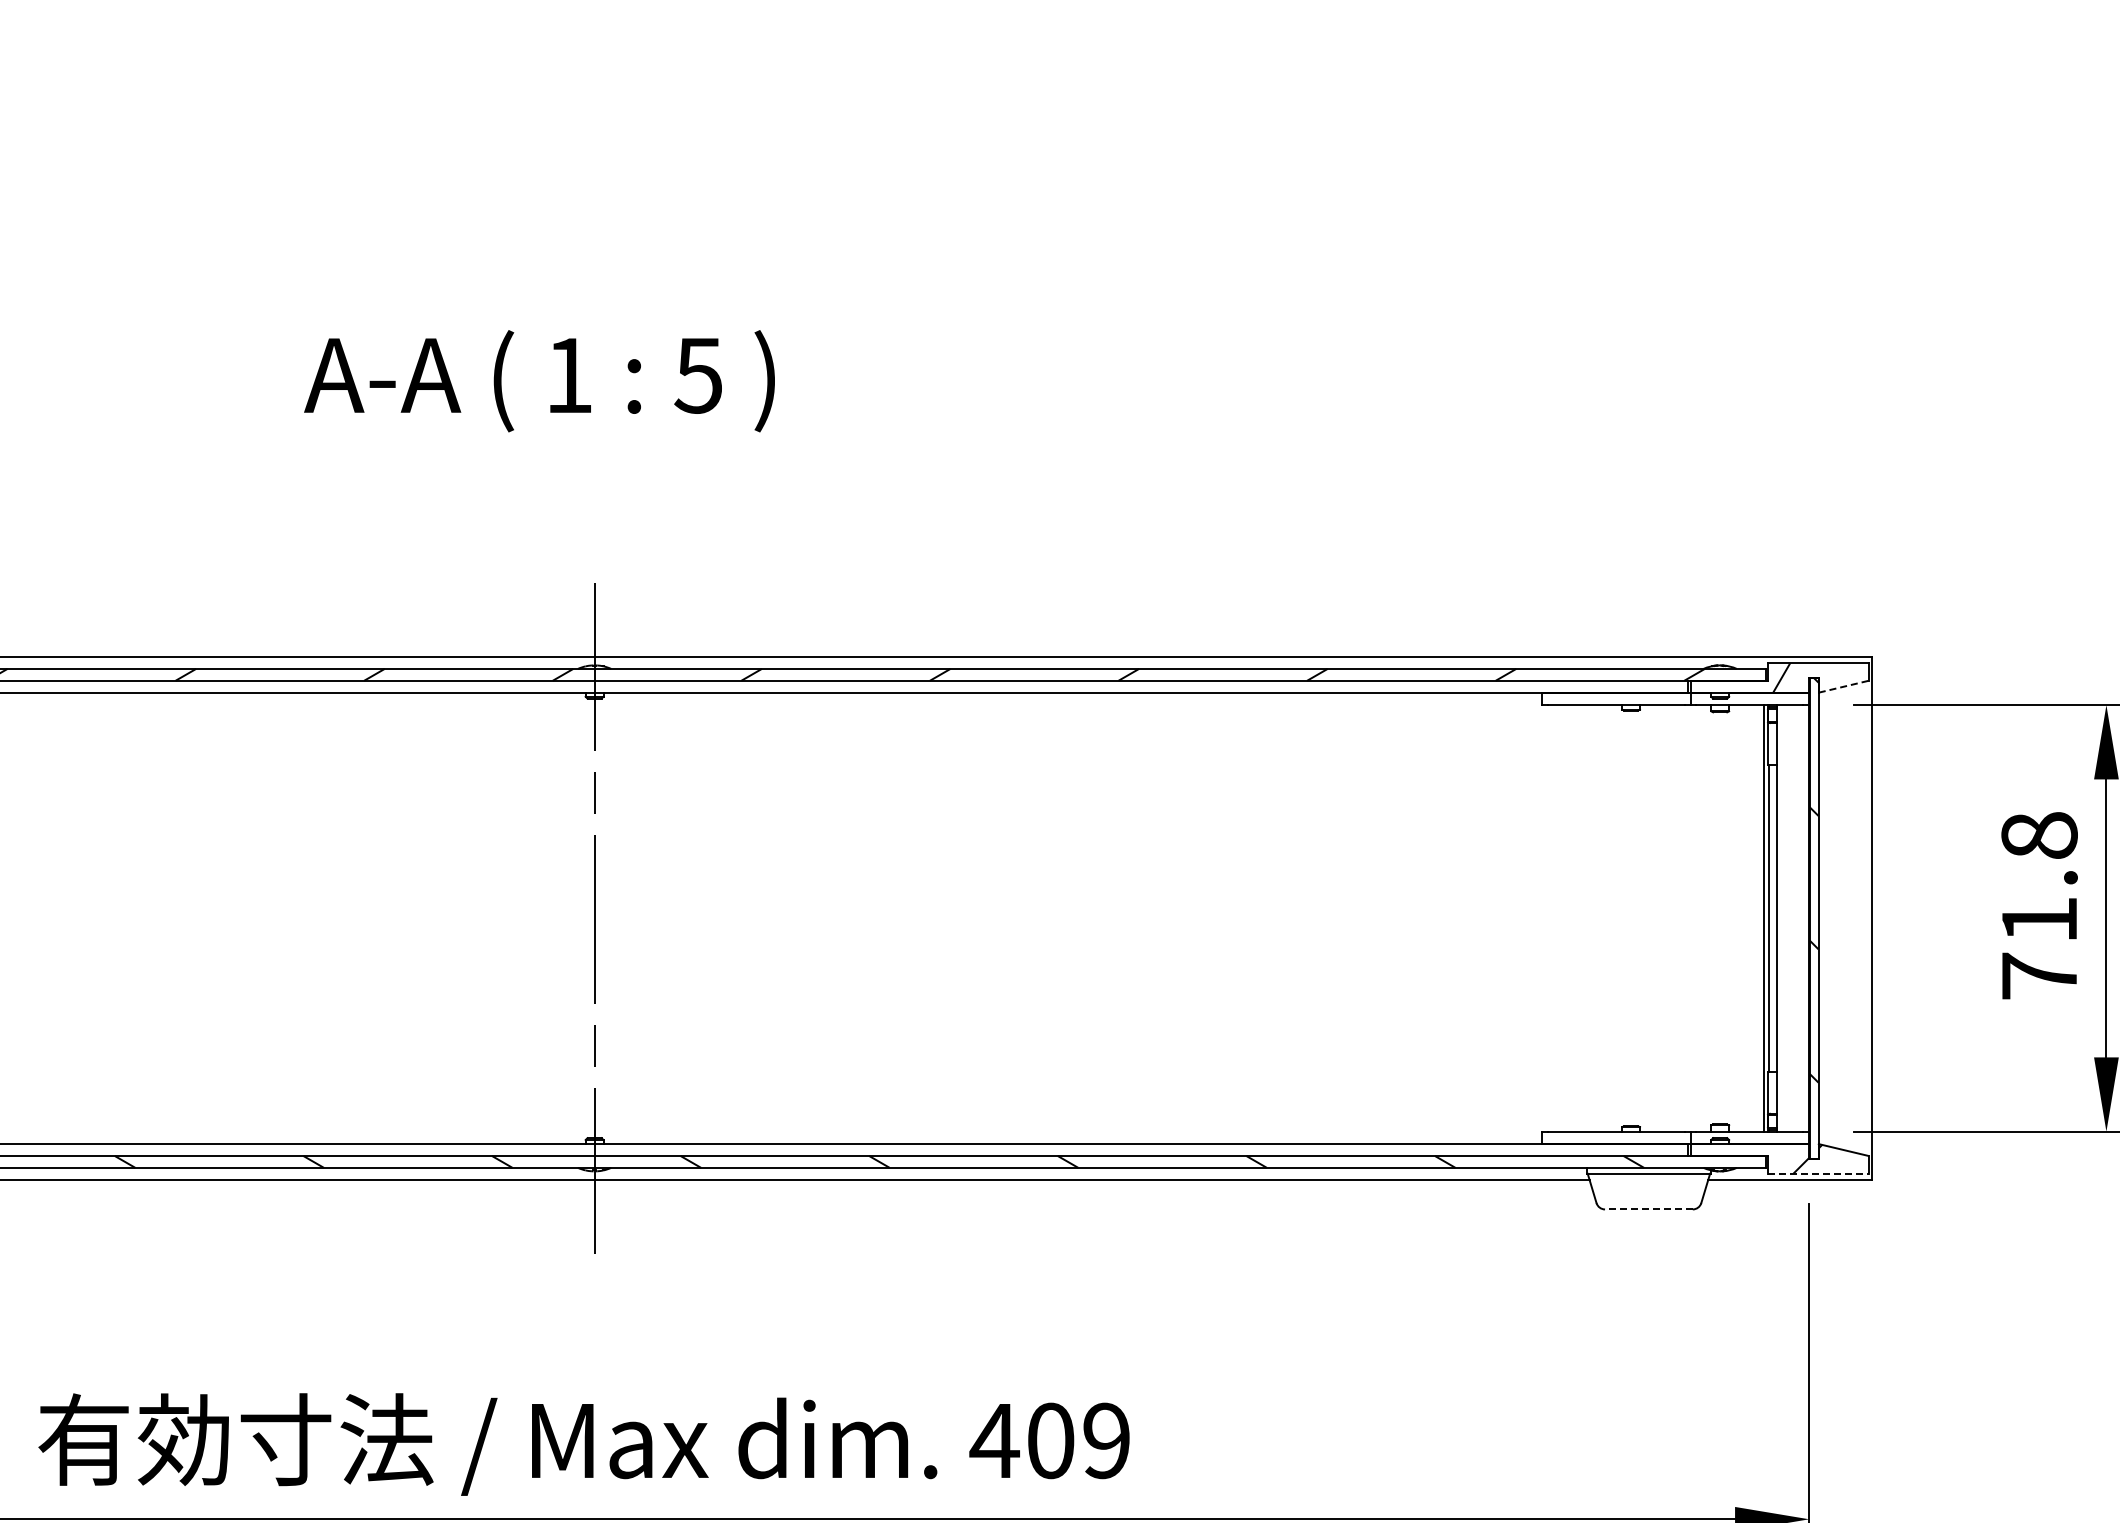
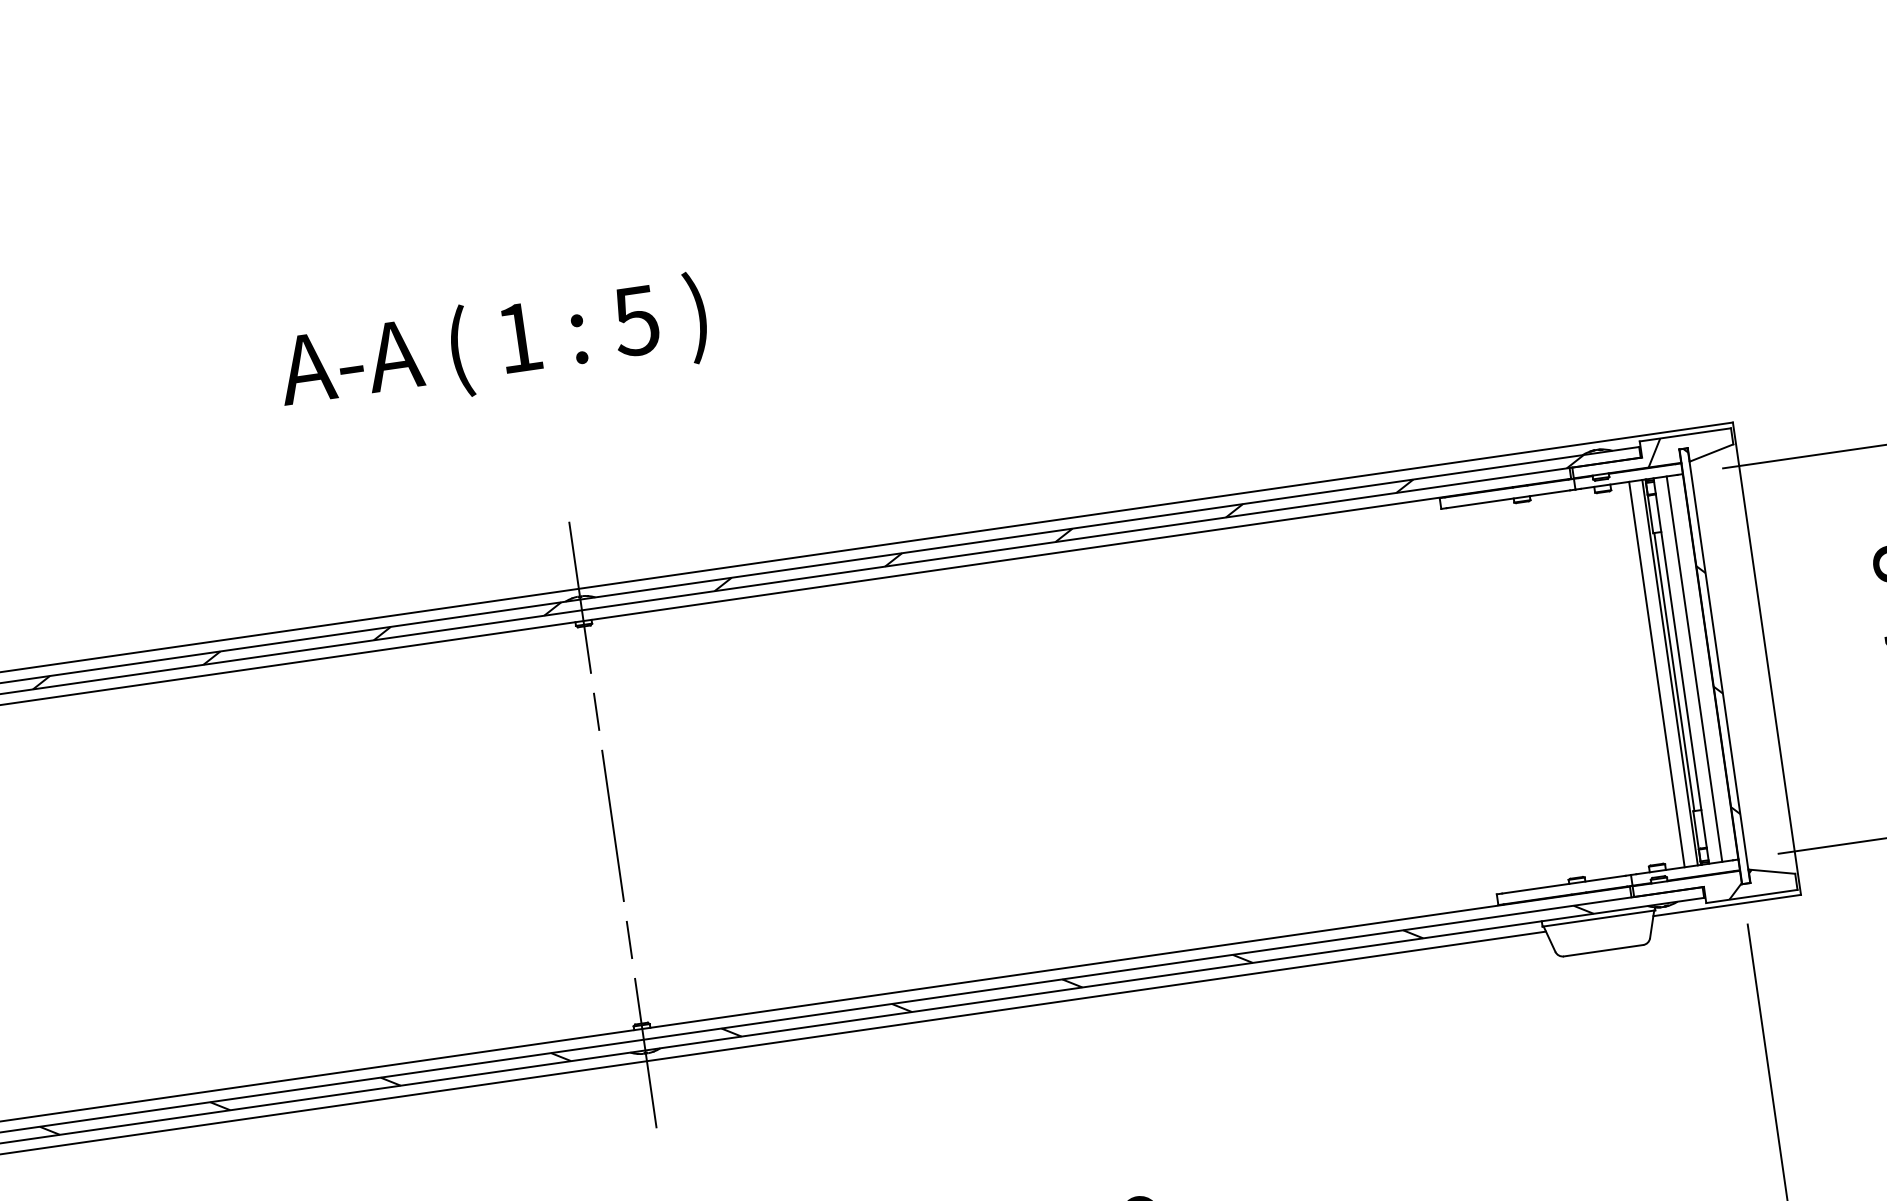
line: (1843, 686) -> (1711, 452), dashed -> solid
line: (1749, 918) -> (1656, 674), added
line: (1791, 918) -> (1694, 669), added
line: (1818, 1173) -> (1752, 896), dashed -> solid
line: (1648, 1209) -> (1603, 950), dashed -> solid

